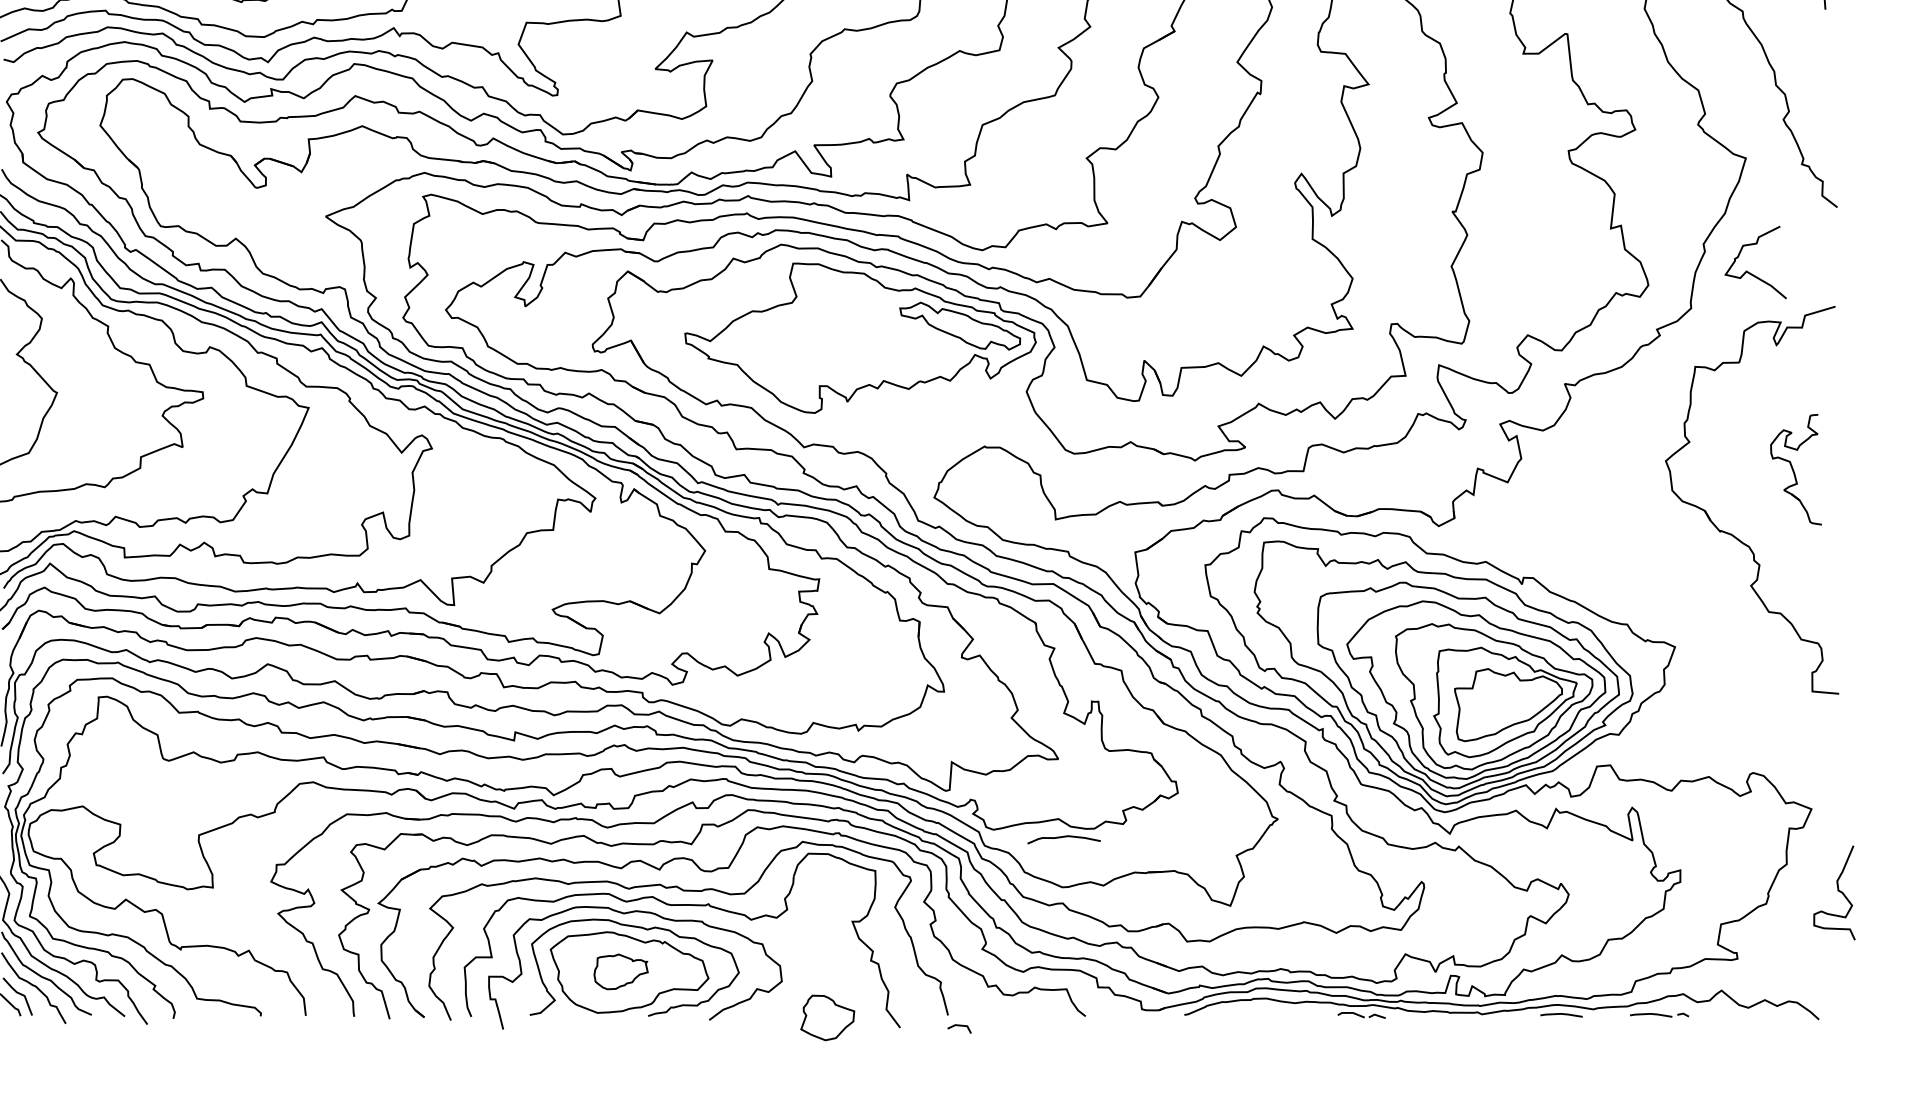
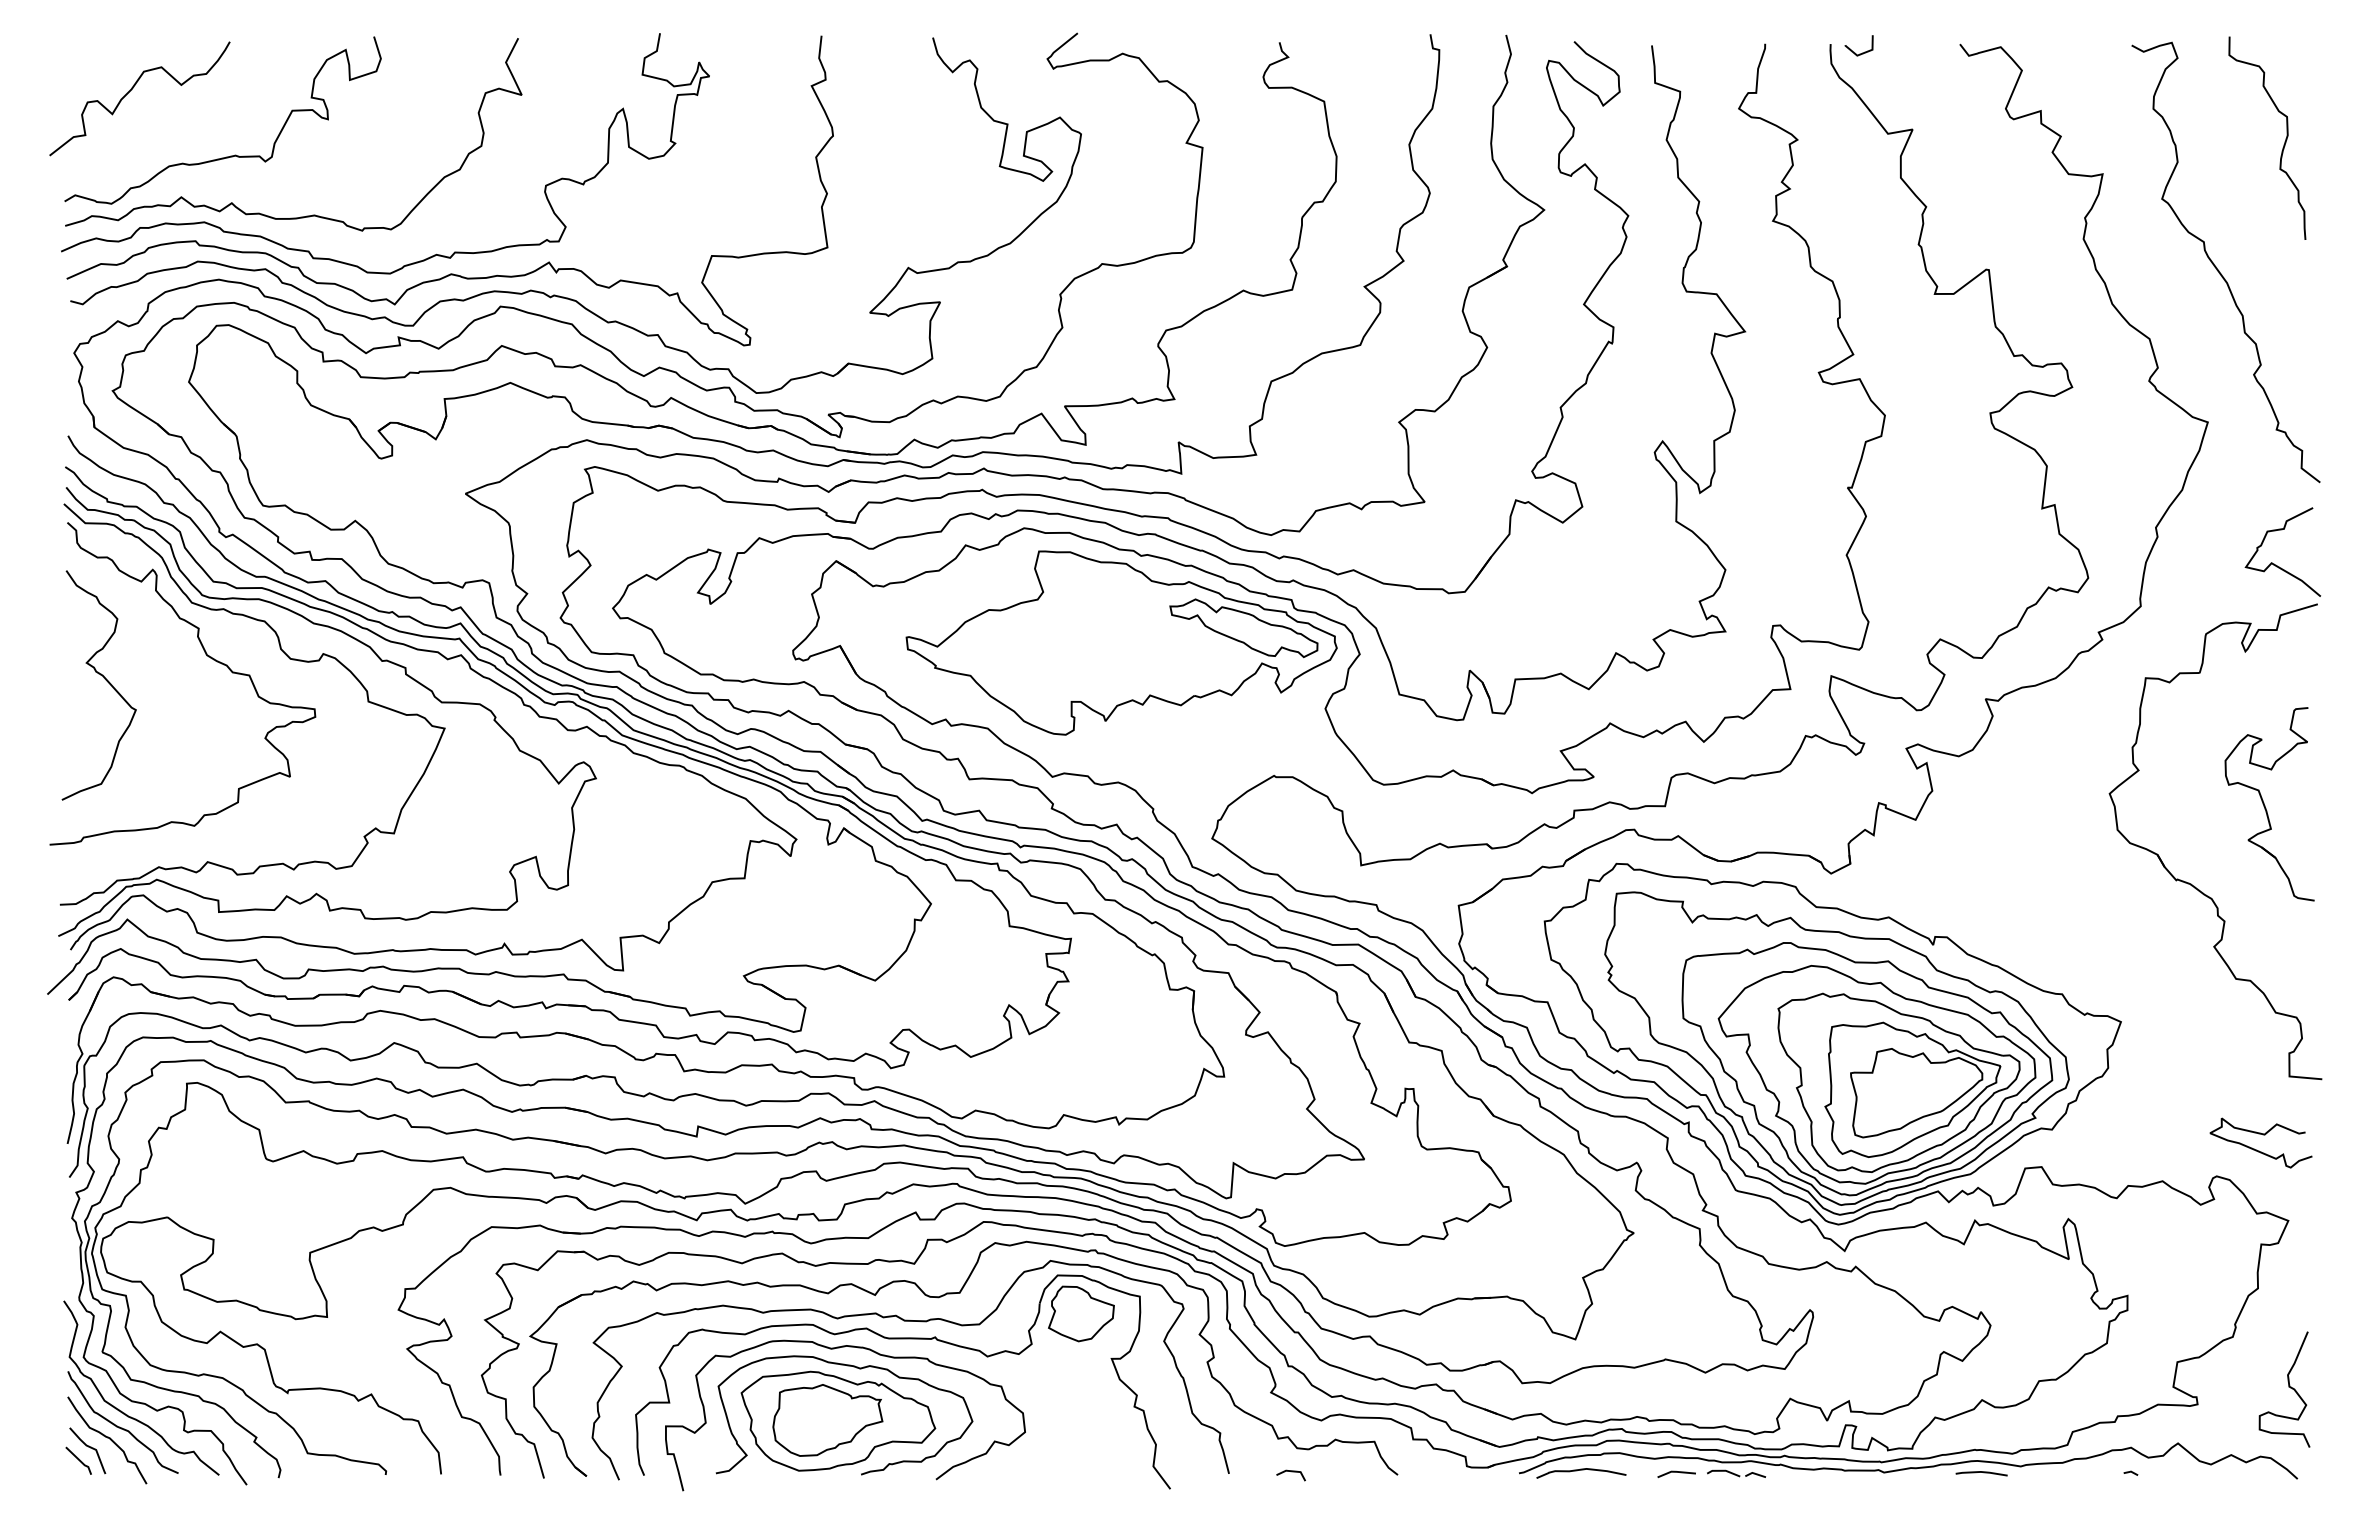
curve: (1748, 271) -> (2274, 563), moved
part: (1796, 469) -> (2269, 804), size x1.43
curve: (1791, 739) -> (2263, 1135), added
curve: (1064, 837) -> (1581, 1470), moved
curve: (1837, 891) -> (2288, 1387), moved
part: (620, 971) -> (827, 1420), size x1.67
line: (1312, 1014) -> (1676, 1472), added
line: (1651, 1014) -> (2091, 1472), removed
part: (827, 1017) -> (1081, 1313), moved
line: (959, 1026) -> (1291, 1472), moved

